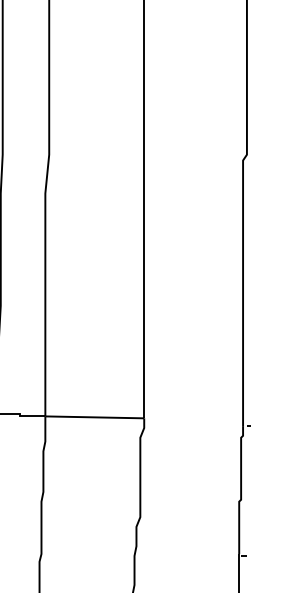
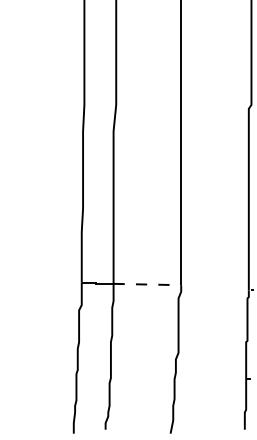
line: (94, 417) -> (147, 284), solid -> dashed

